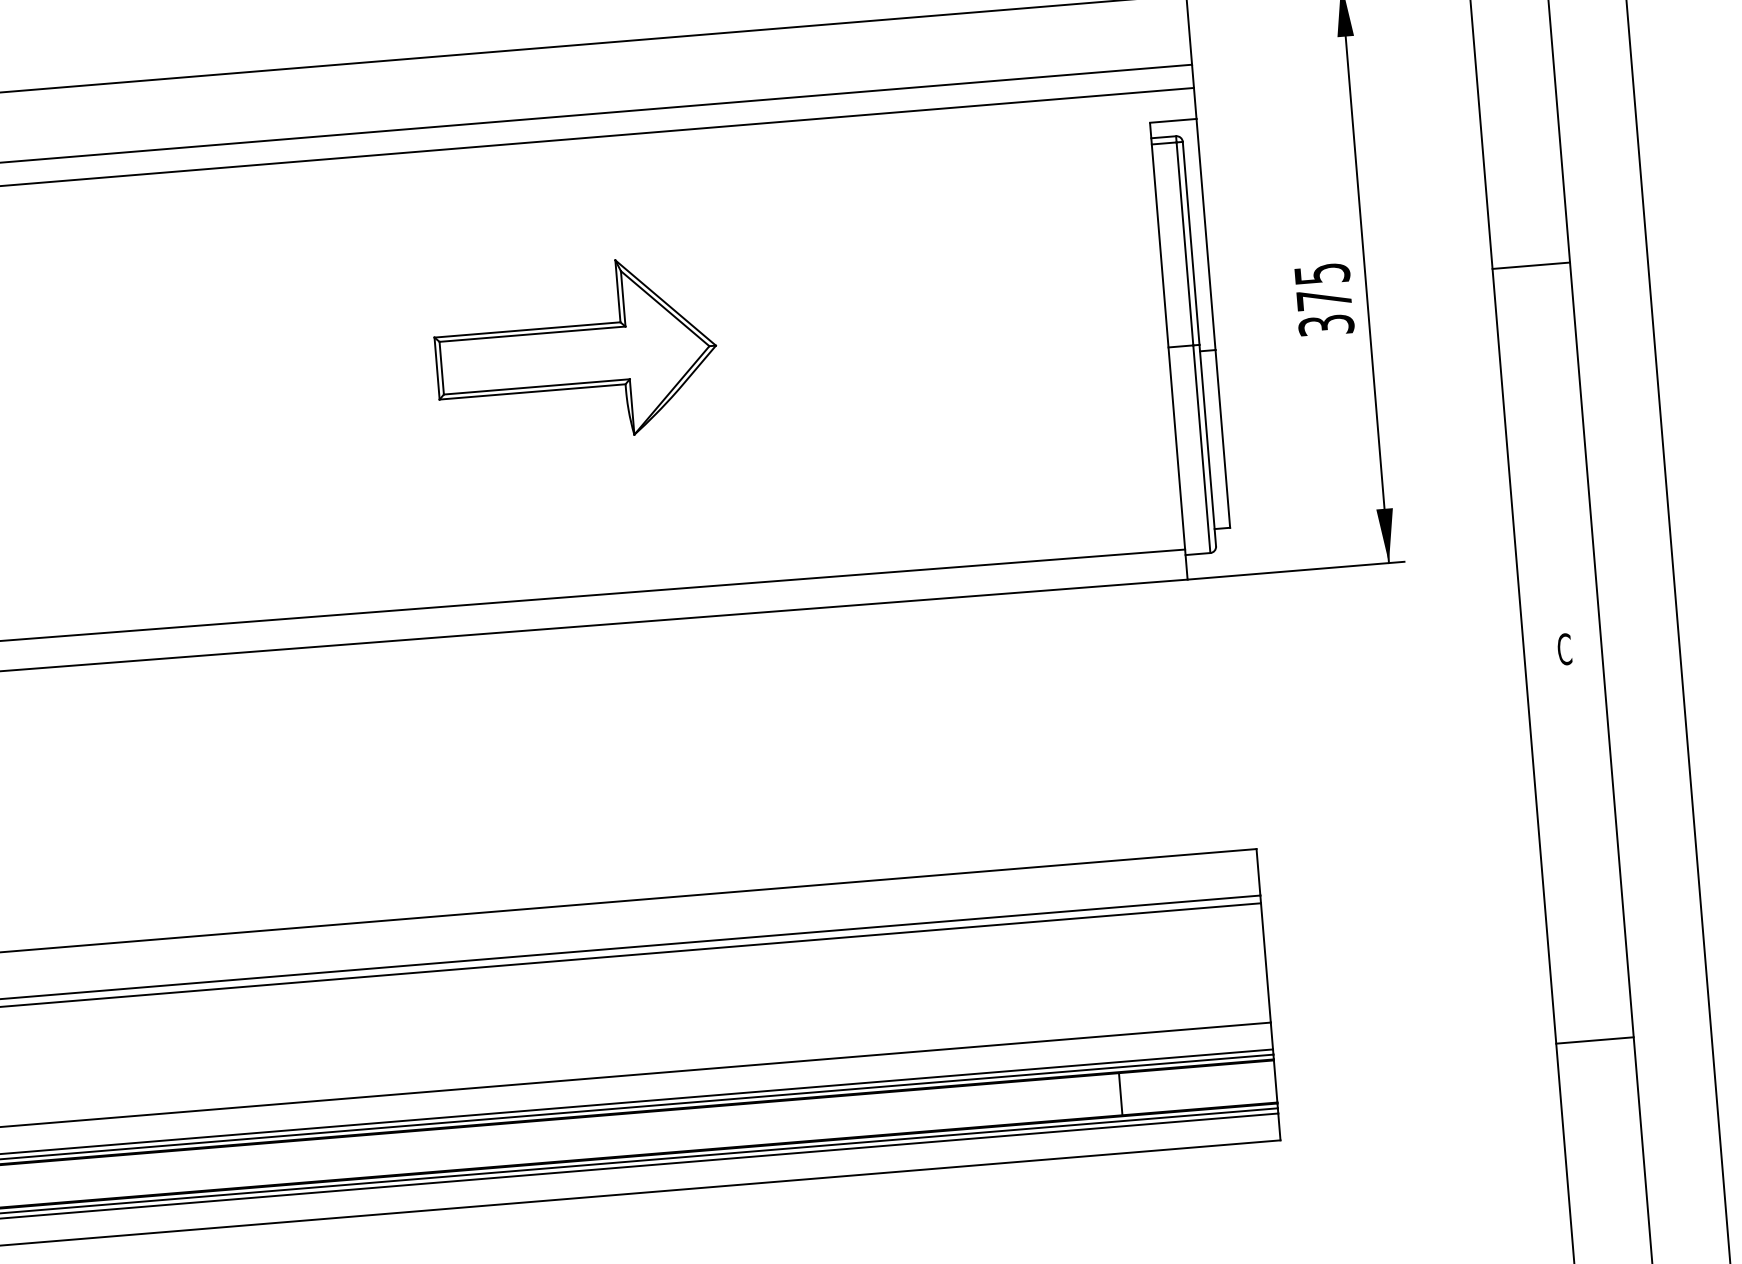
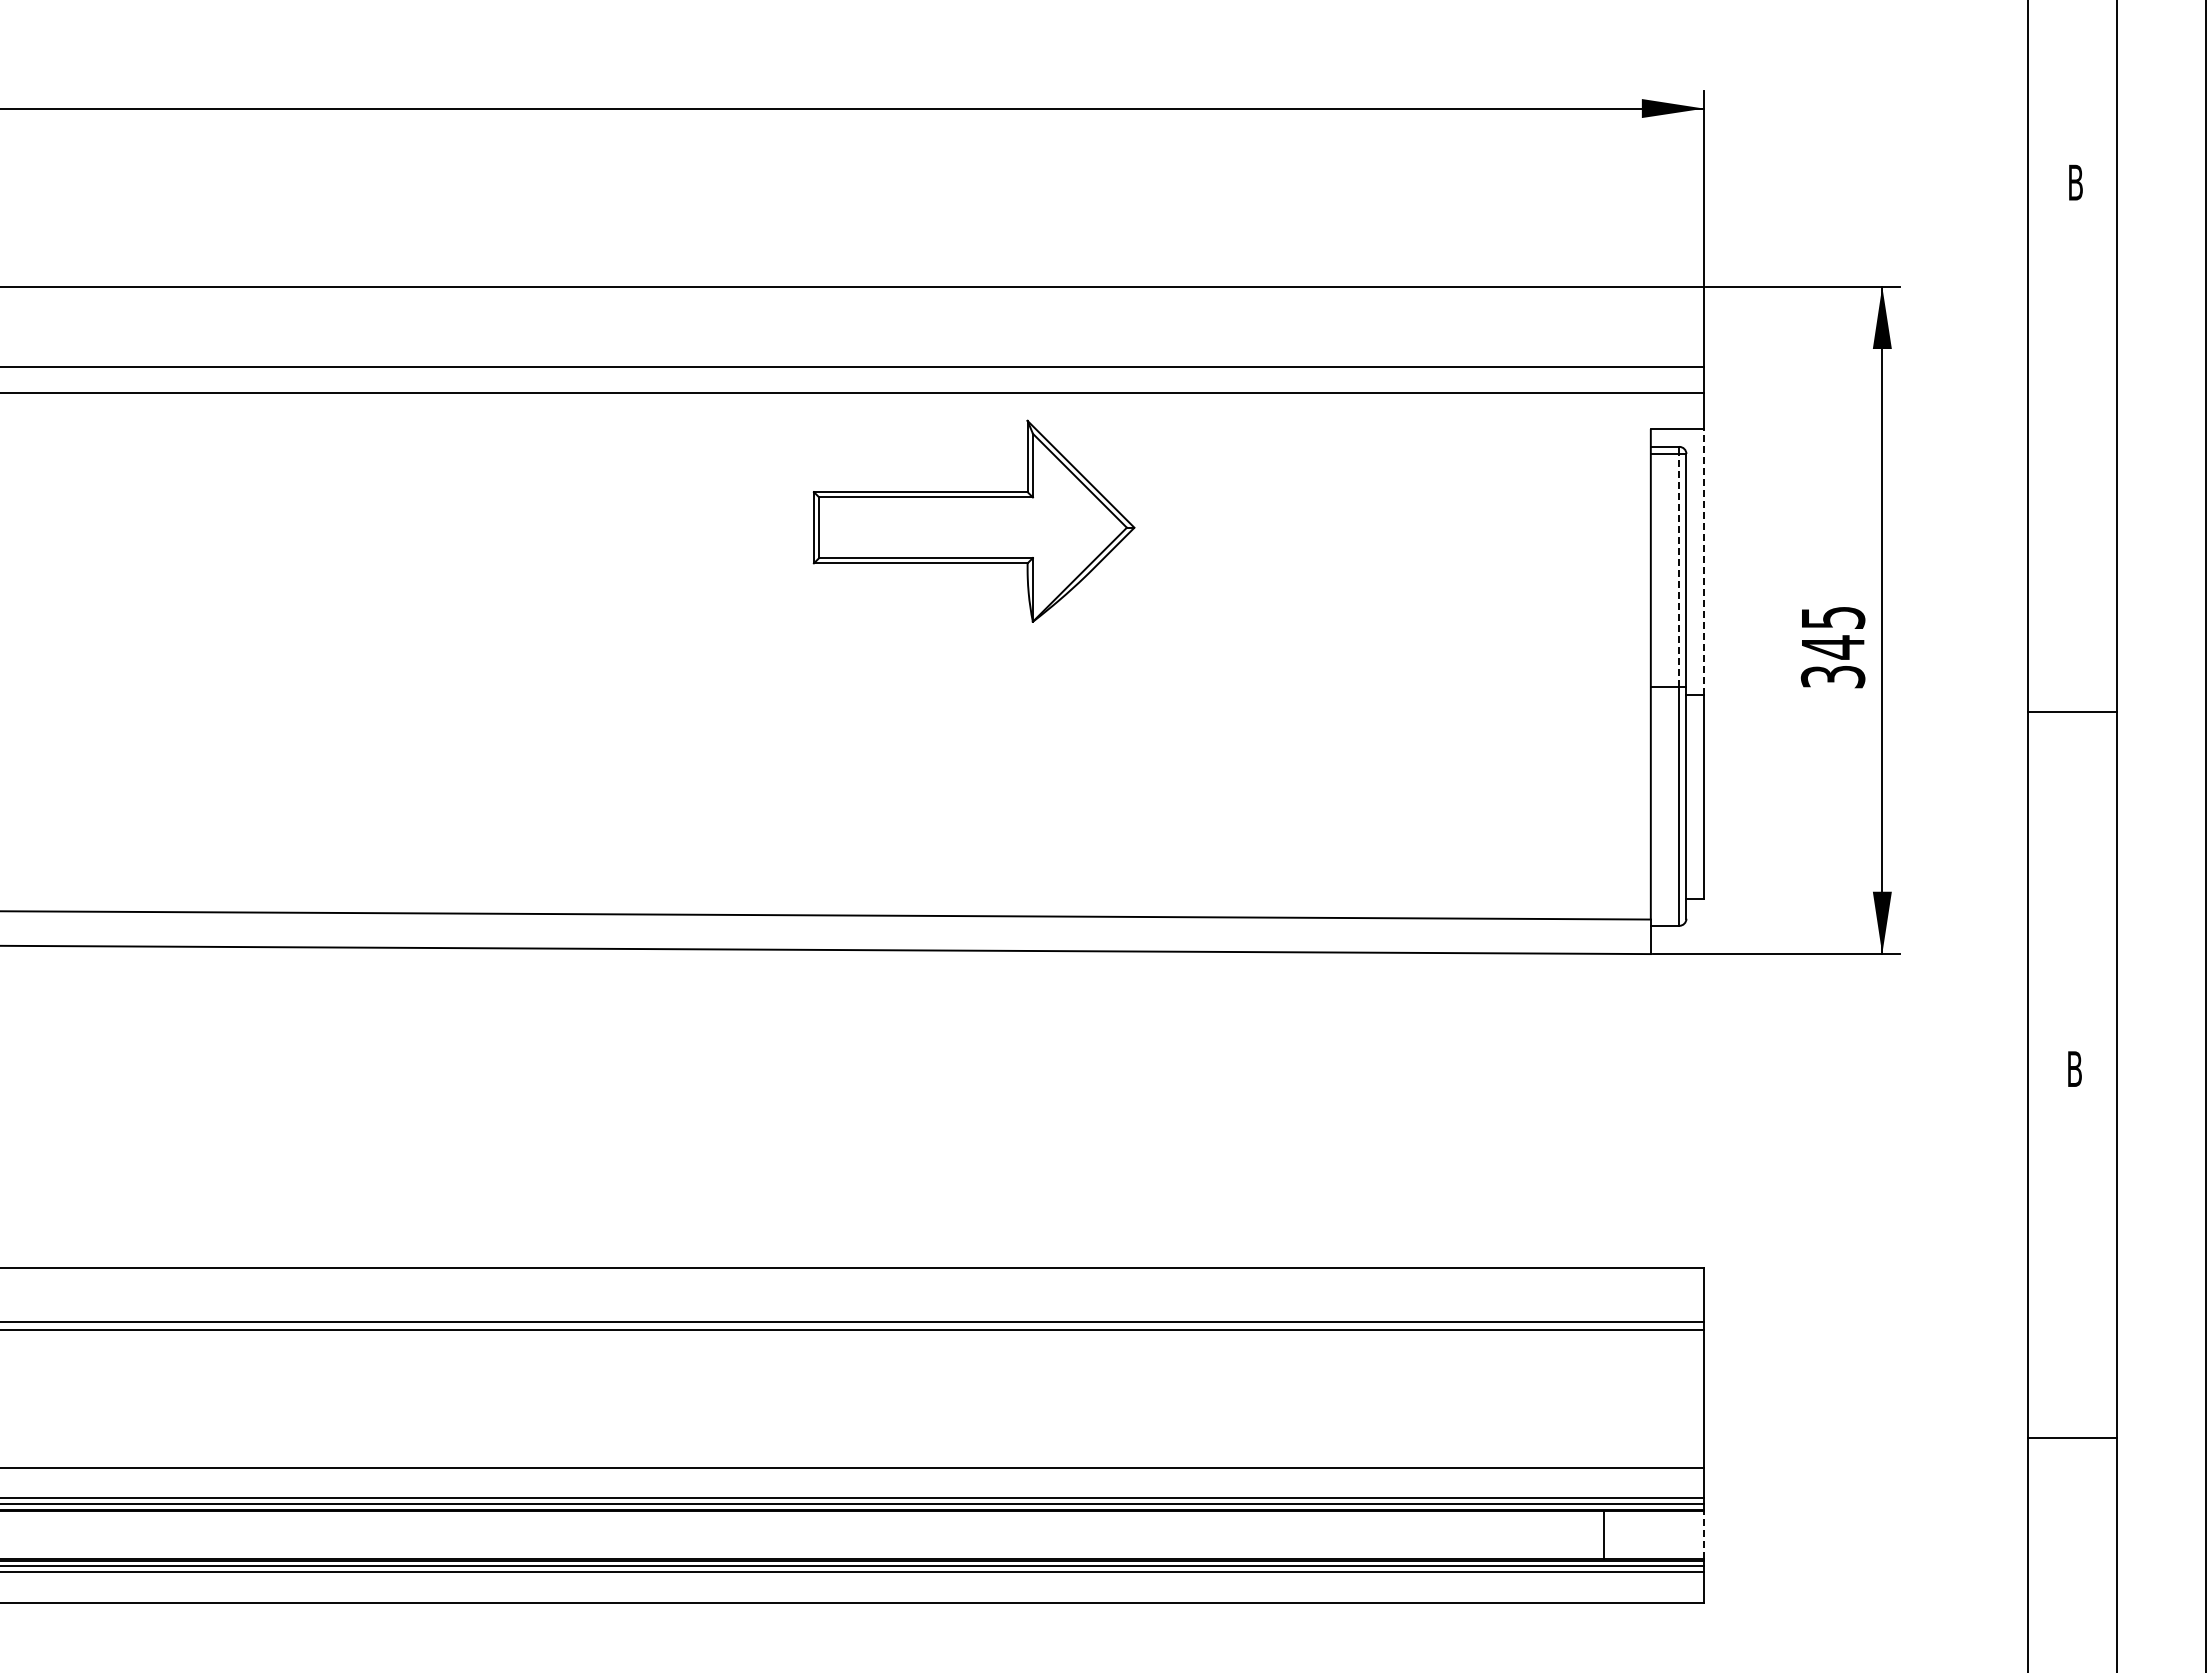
line: (1206, 234) -> (1704, 561), solid -> dashed
line: (1185, 243) -> (1679, 570), solid -> dashed
line: (1531, 266) -> (2072, 712), moved
text: (1324, 299) -> (1833, 647), 375 -> 345
part: (575, 350) -> (973, 520), moved
text: (1564, 648) -> (2074, 1068), C -> B
line: (1594, 1040) -> (2072, 1438), moved
line: (1275, 1080) -> (1704, 1534), solid -> dashed
line: (1121, 1094) -> (1604, 1535), moved

